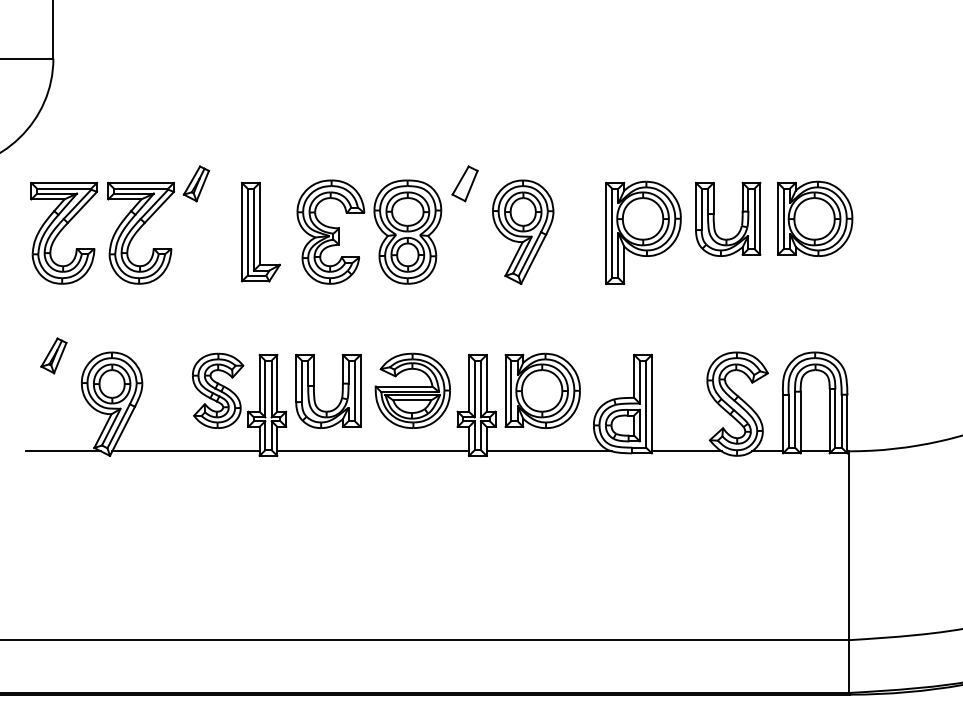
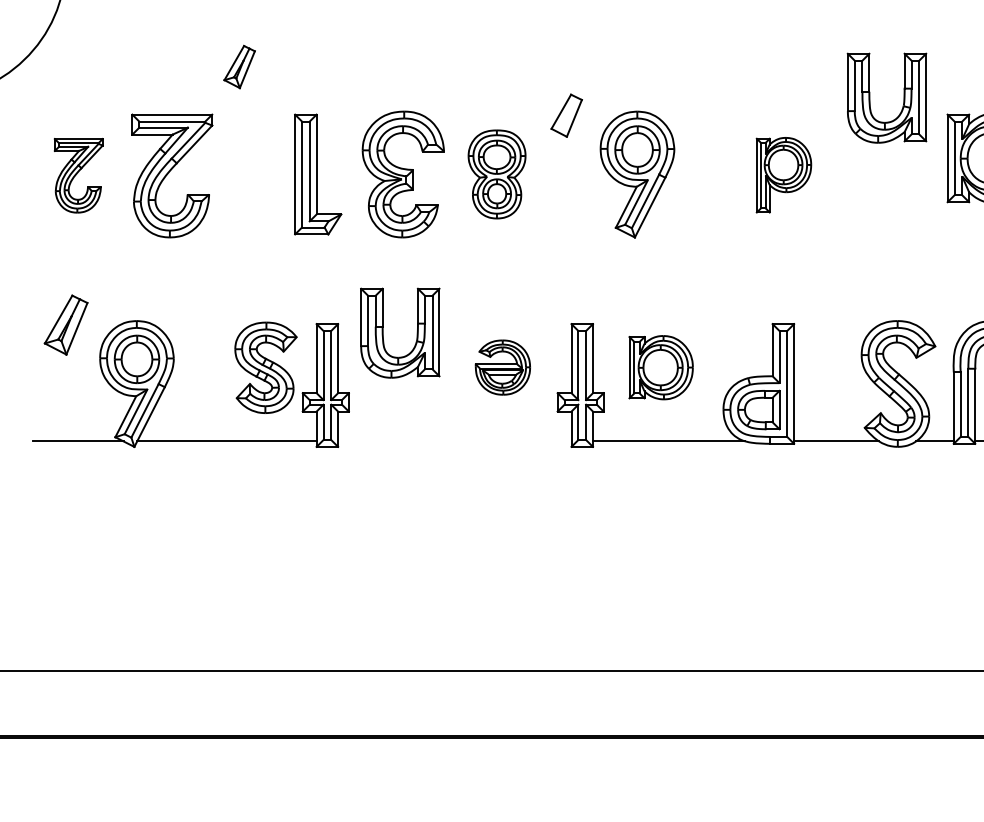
part: (196, 183) -> (239, 66), moved
part: (741, 218) -> (903, 97), moved
part: (407, 231) -> (496, 173), size x0.7
part: (64, 232) -> (79, 174), size x0.6
part: (643, 232) -> (783, 174), size x0.6
part: (53, 355) -> (65, 324), size x1.4
part: (341, 390) -> (416, 332), moved
part: (412, 390) -> (502, 367), size x0.6
part: (542, 390) -> (660, 367), size x0.7
line: (373, 451) -> (455, 441), removed

